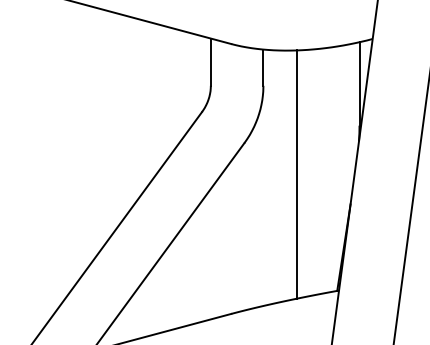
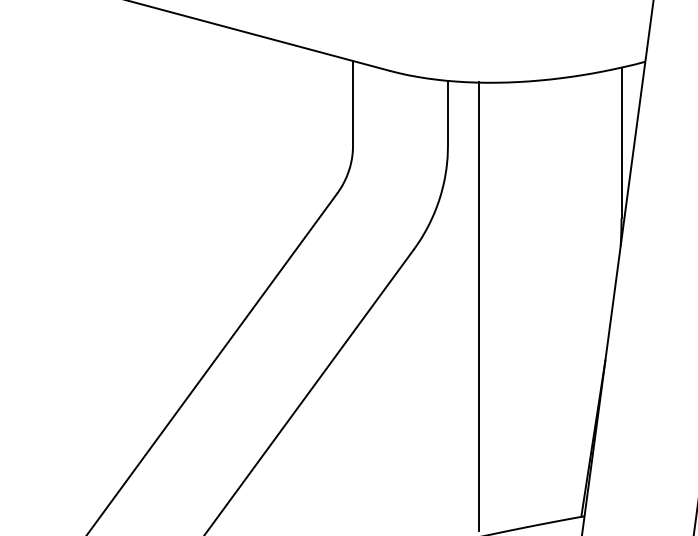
line: (296, 174) -> (478, 306), moved

